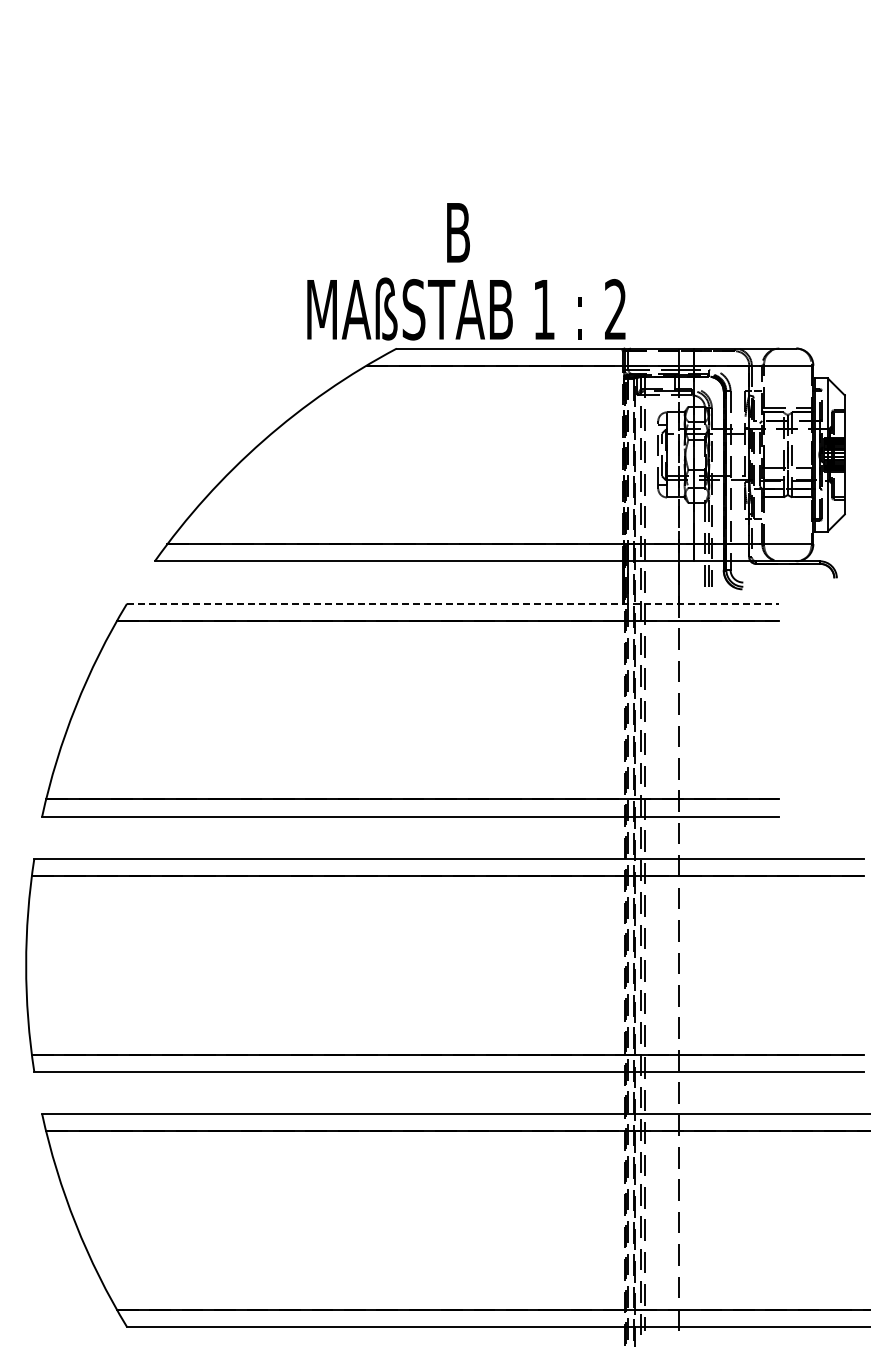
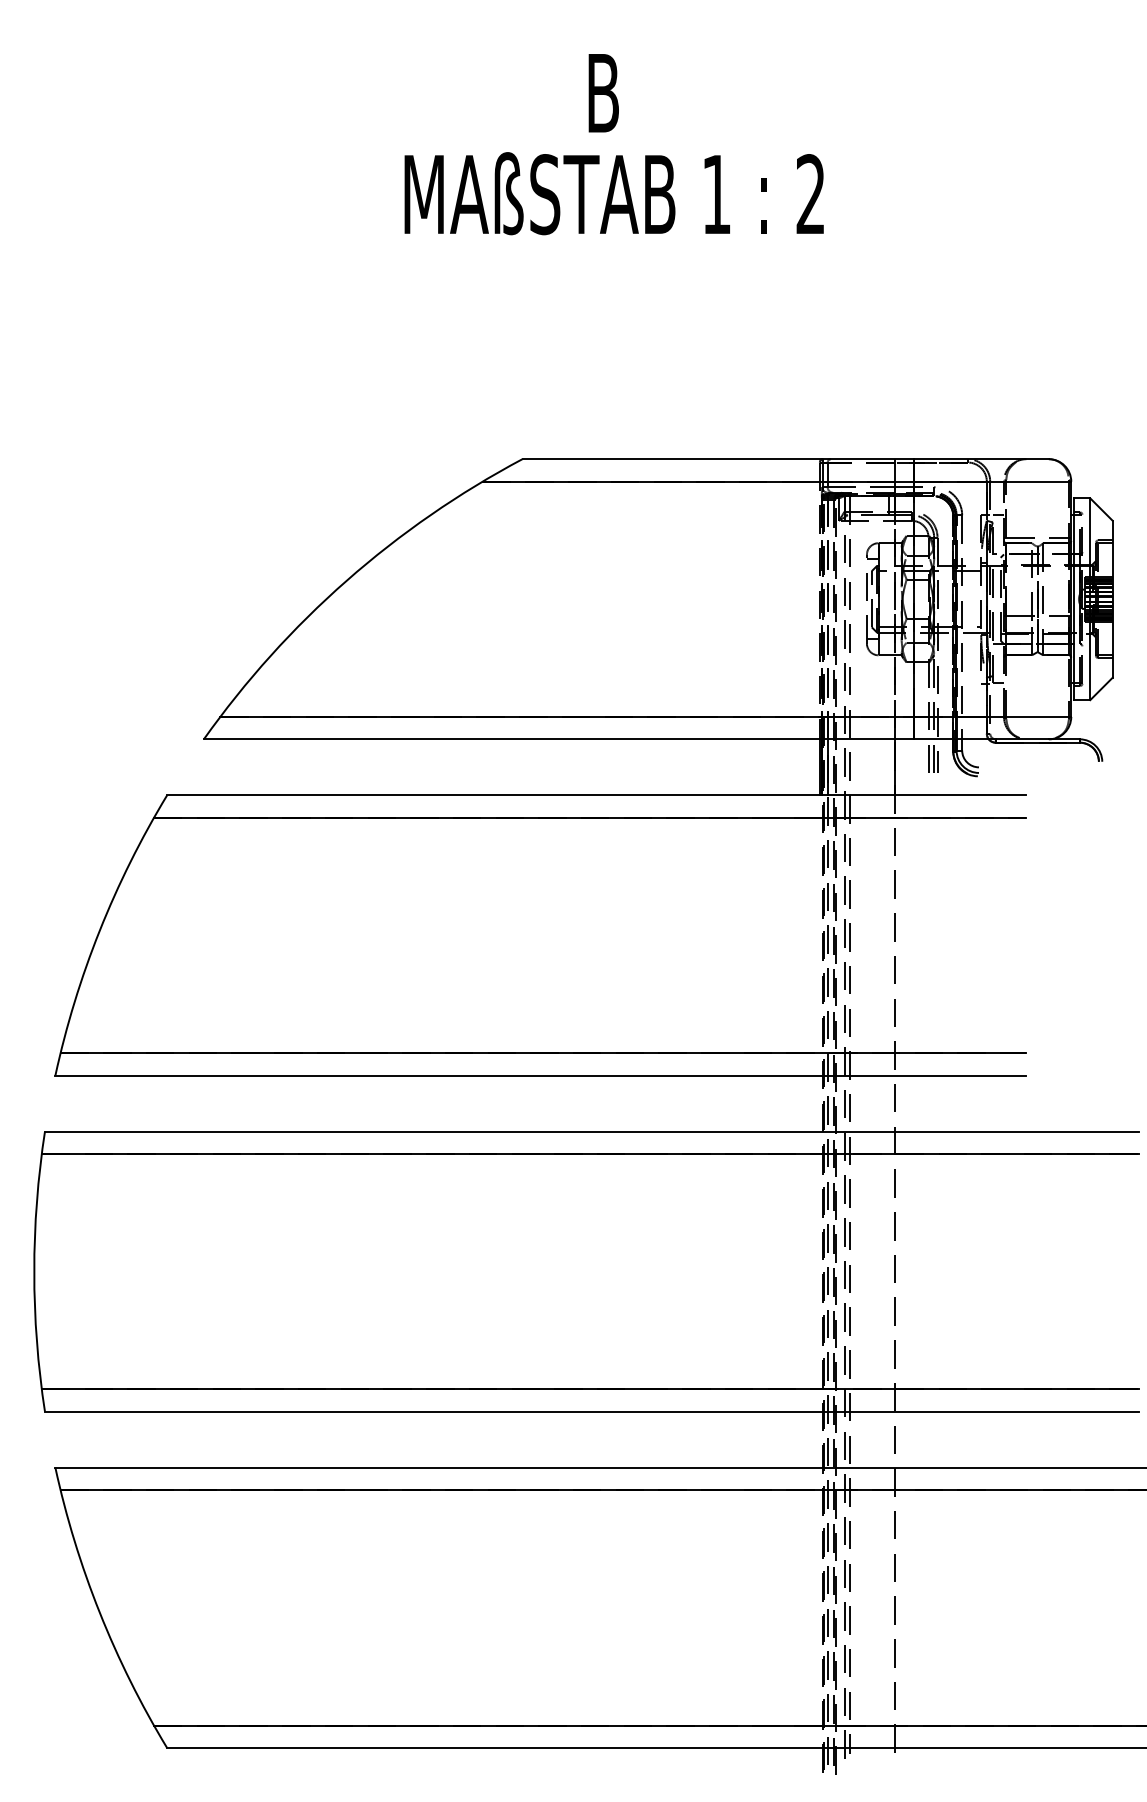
text: (466, 271) -> (614, 144), moved
line: (453, 603) -> (597, 794), dashed -> solid

